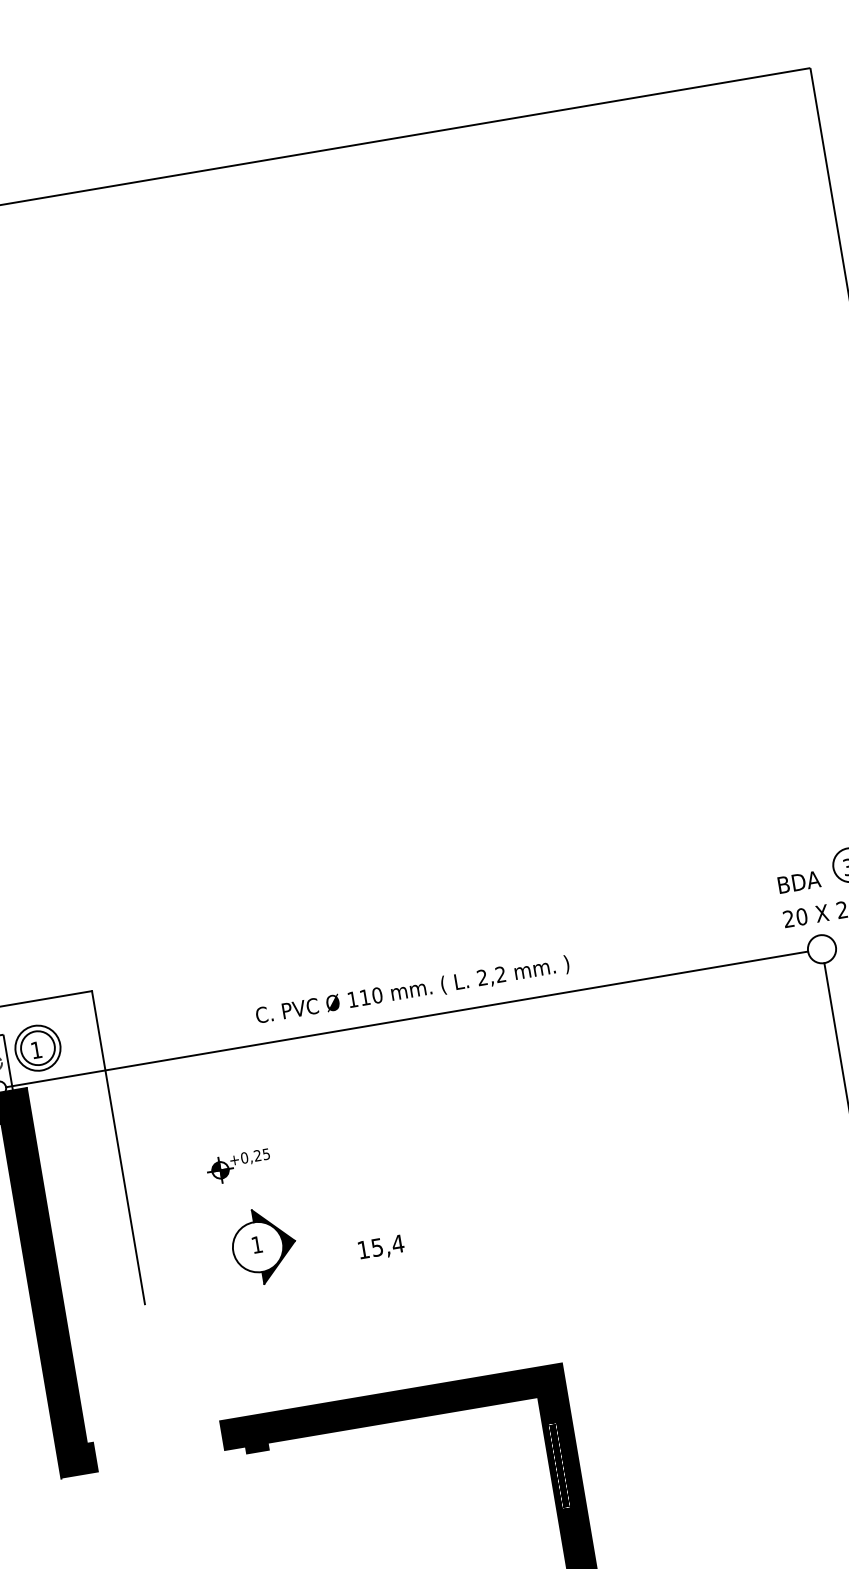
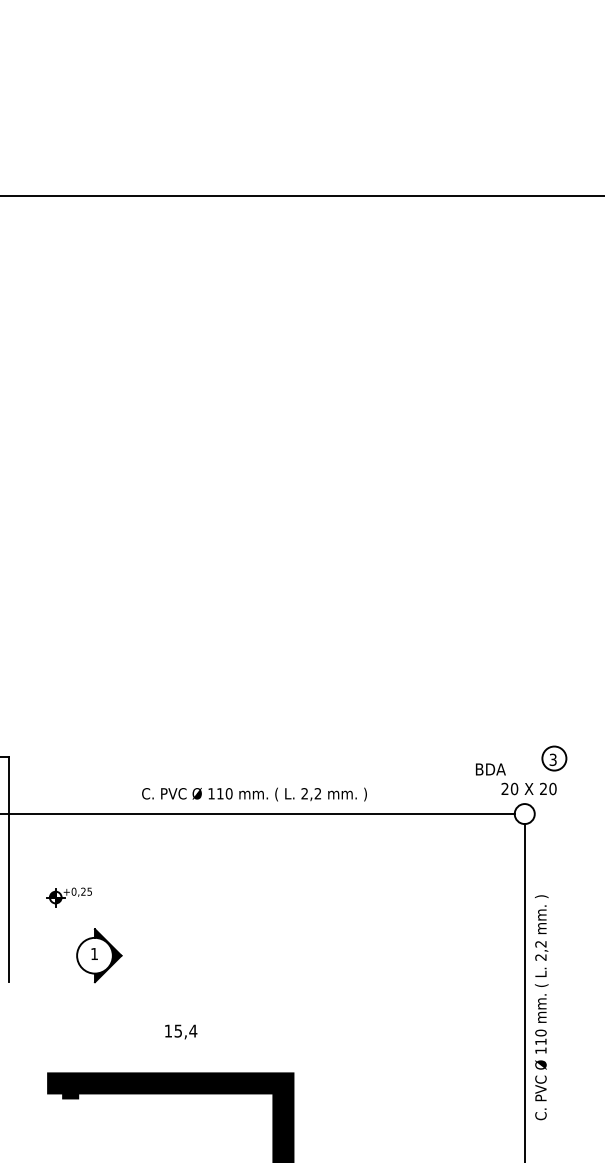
text: (798, 882) -> (490, 769), moved
text: (412, 990) -> (254, 794), moved
part: (238, 1167) -> (68, 897), moved
text: (381, 1247) -> (181, 1031), moved

